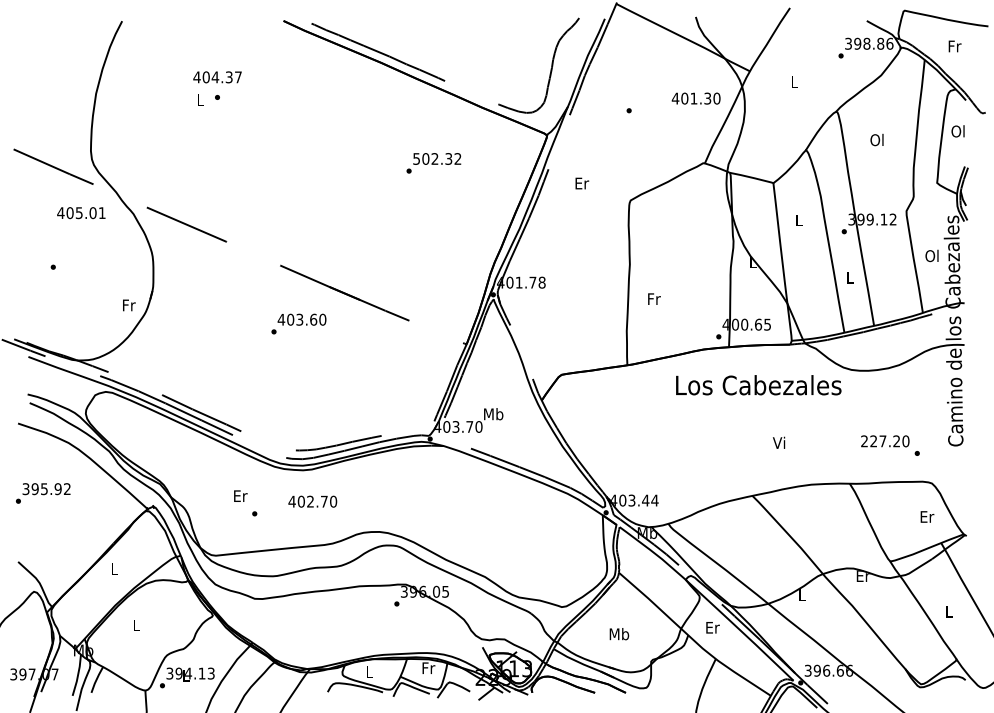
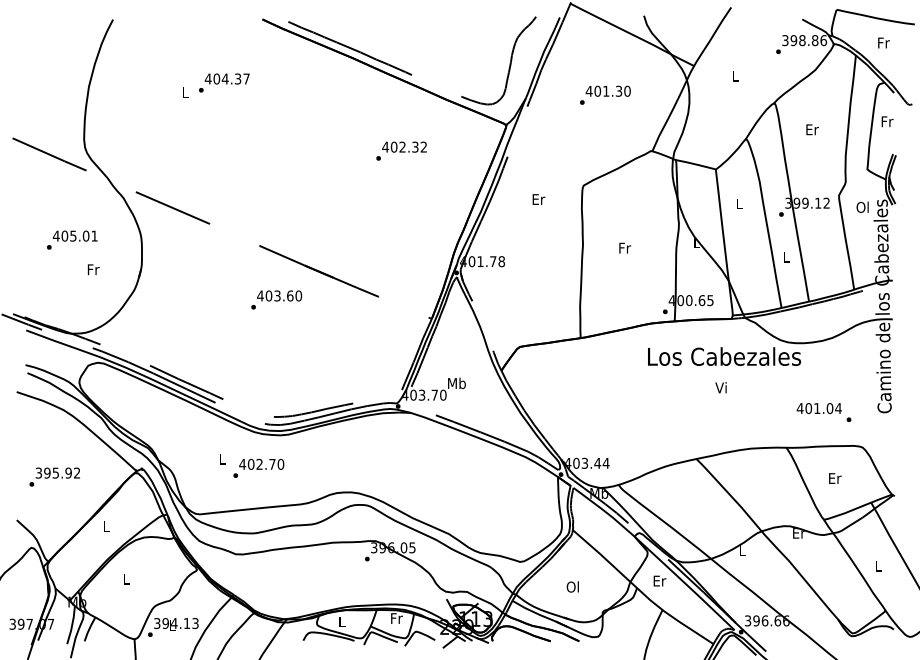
text: (217, 77) -> (227, 79), moved
text: (695, 98) -> (607, 91), moved
text: (958, 131) -> (887, 121), Ol -> Fr
text: (877, 139) -> (812, 129), Ol -> Er
text: (416, 158) -> (385, 146), 502.32 -> 402.32
text: (582, 183) -> (539, 199), moved
text: (81, 213) -> (75, 236), moved
text: (931, 255) -> (862, 206), moved
text: (654, 298) -> (625, 247), moved
text: (129, 305) -> (93, 269), moved
text: (758, 385) -> (724, 356), moved
text: (884, 441) -> (818, 408), 227.20 -> 401.04
text: (779, 442) -> (721, 387), moved
text: (43, 493) -> (55, 477), moved
text: (240, 495) -> (222, 458), Er -> L
text: (312, 501) -> (261, 464), moved
text: (927, 516) -> (835, 478), moved
text: (619, 634) -> (573, 587), Mb -> Ol

